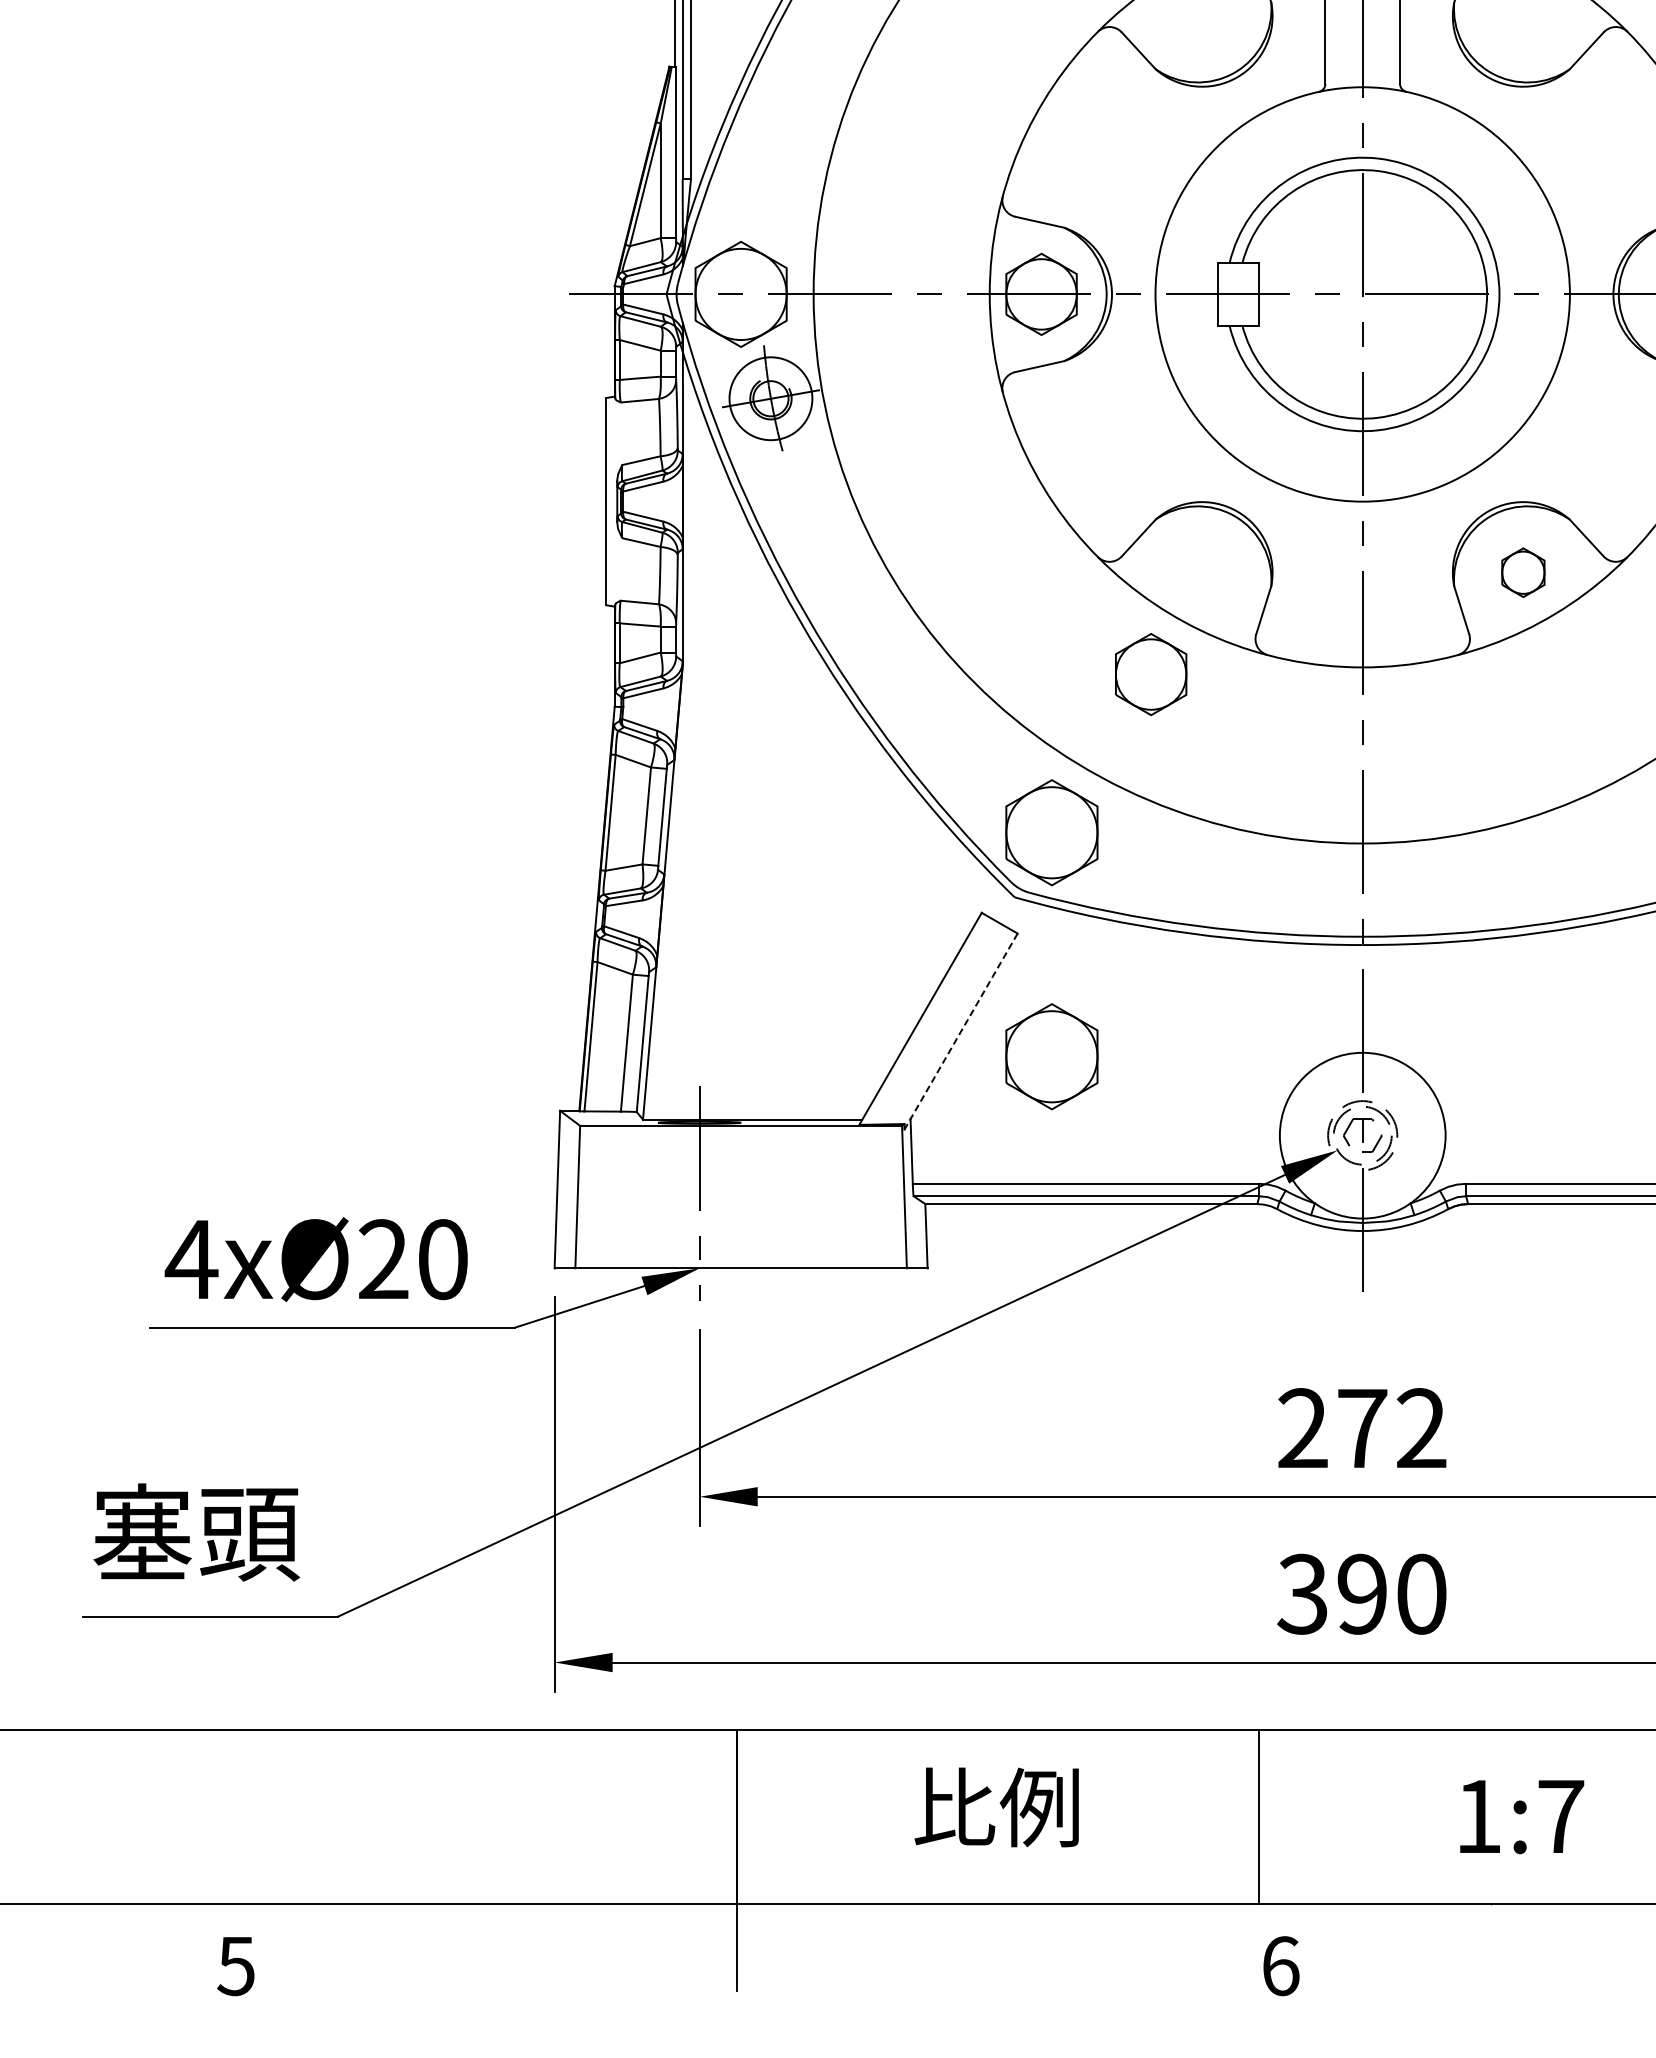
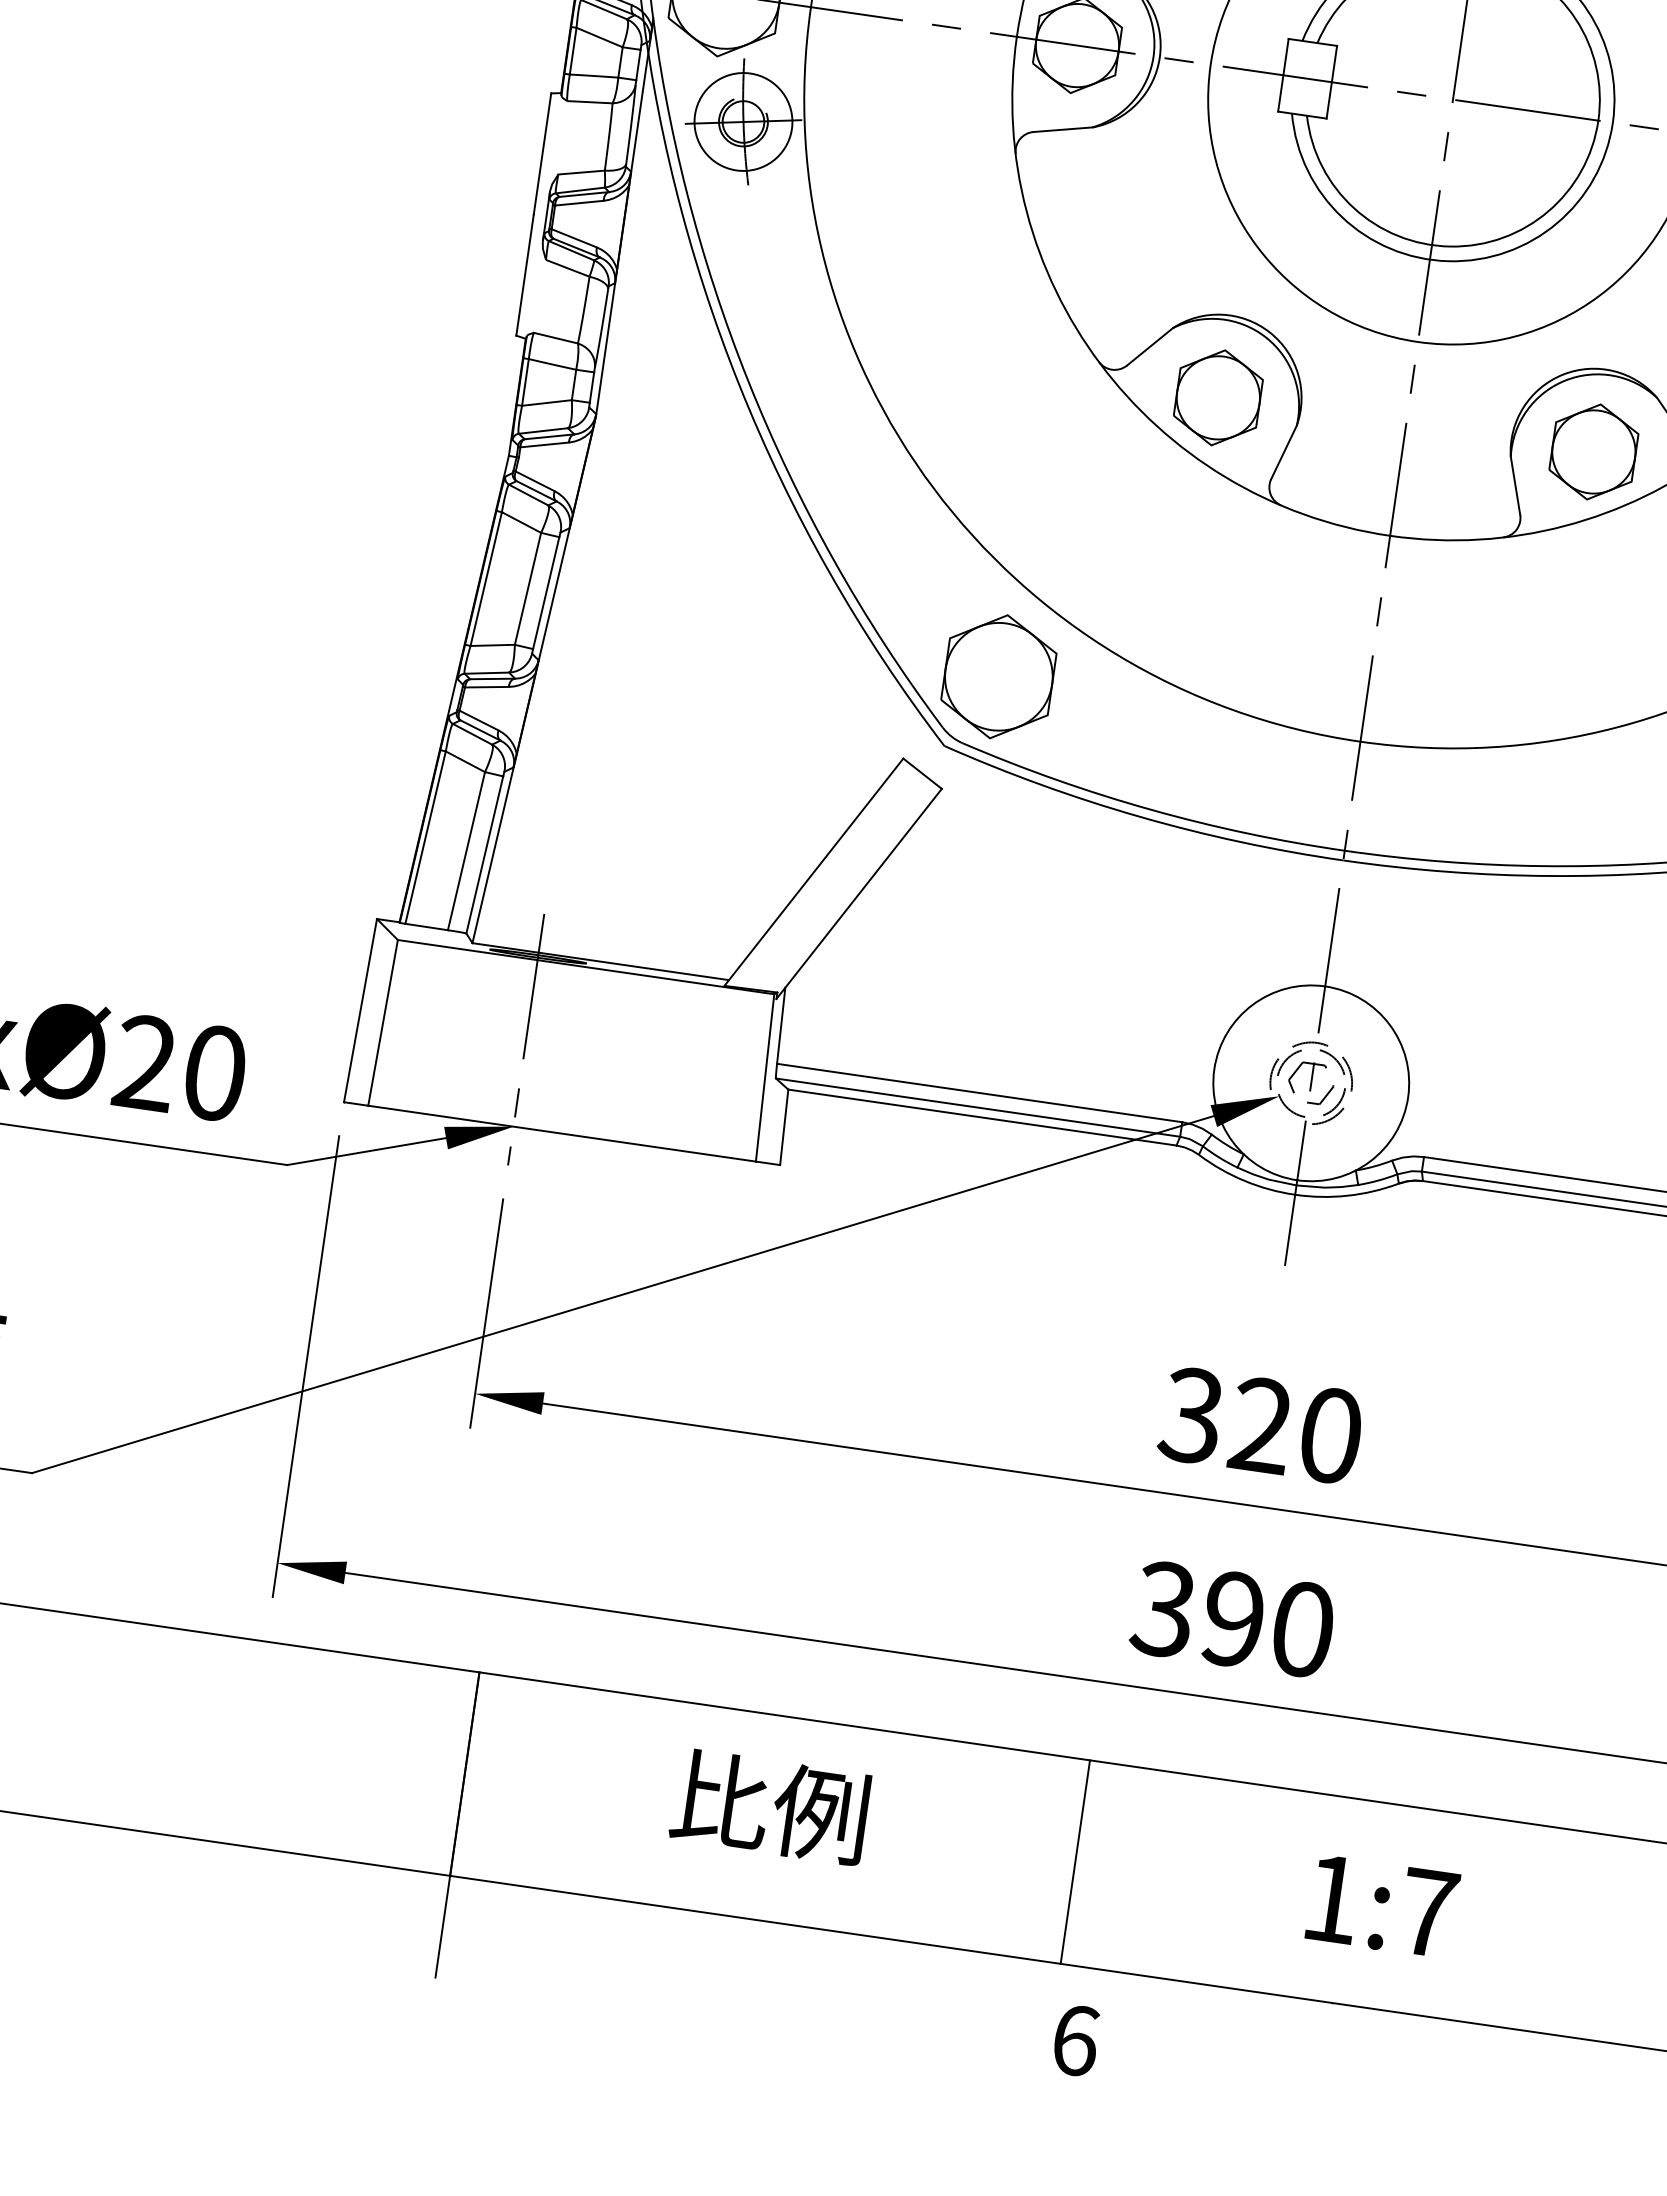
part: (1523, 572) -> (1594, 451), size x1.67
part: (1151, 674) -> (1218, 397), moved
line: (960, 1032) -> (858, 894), dashed -> solid
part: (1051, 1056) -> (960, 938), removed
text: (1361, 1428) -> (1260, 1425), 272 -> 320

